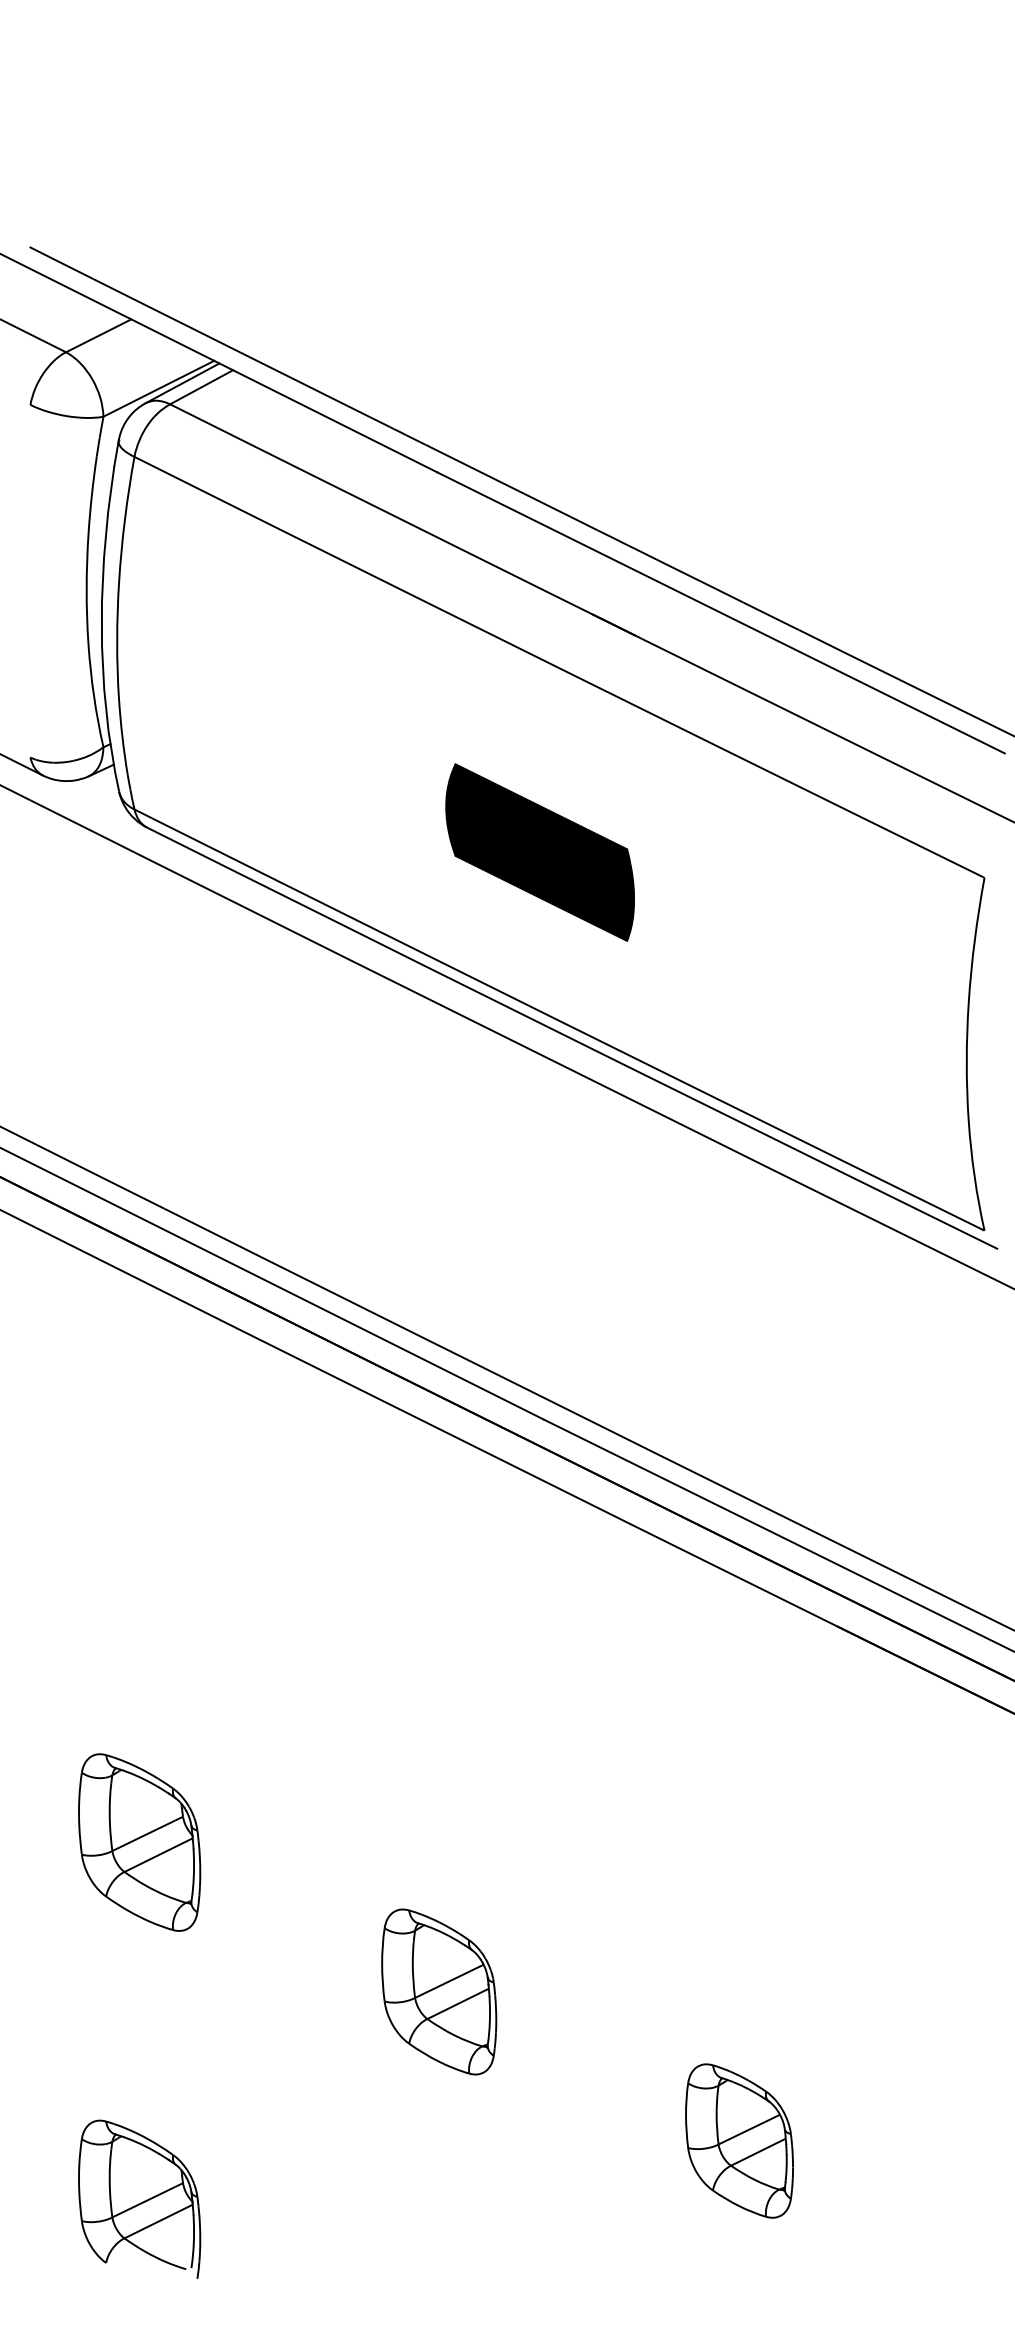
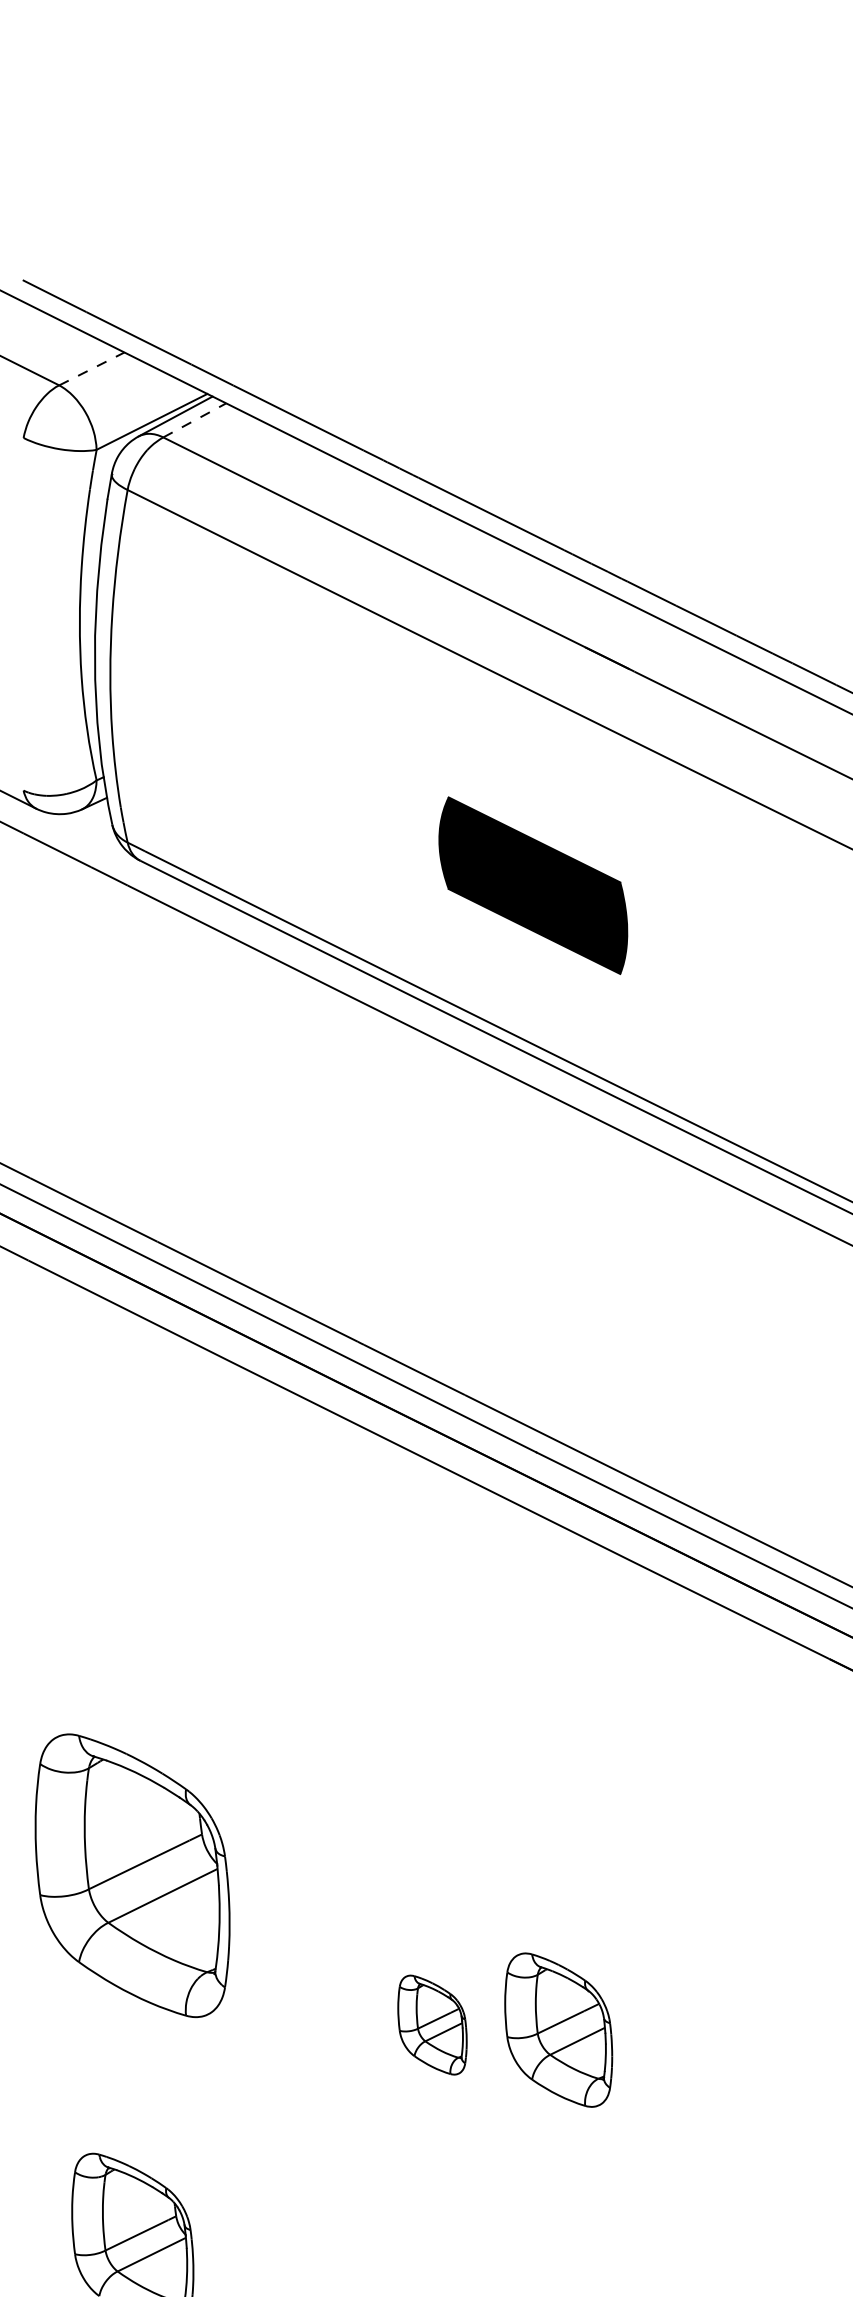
line: (98, 335) -> (91, 368), solid -> dashed
line: (201, 387) -> (194, 420), solid -> dashed
part: (139, 1842) -> (132, 1875), size x1.6
part: (439, 1991) -> (432, 2024), size x0.6
part: (739, 2140) -> (558, 2029), moved

